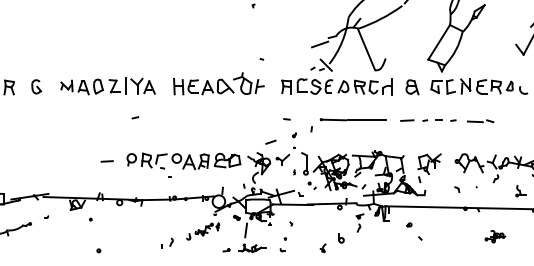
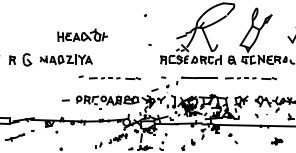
part: (218, 82) -> (82, 34), moved
part: (36, 86) -> (27, 59), size x1.6
part: (198, 120) -> (115, 78), added

